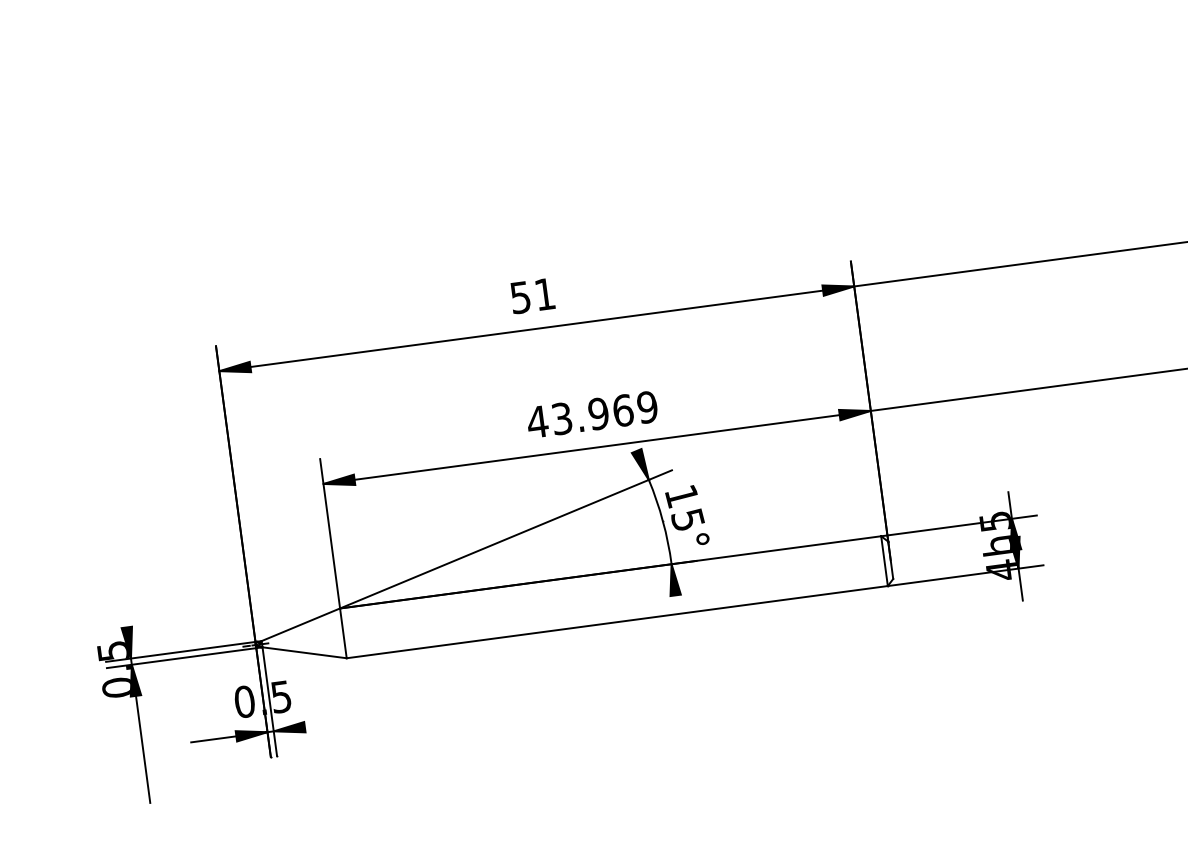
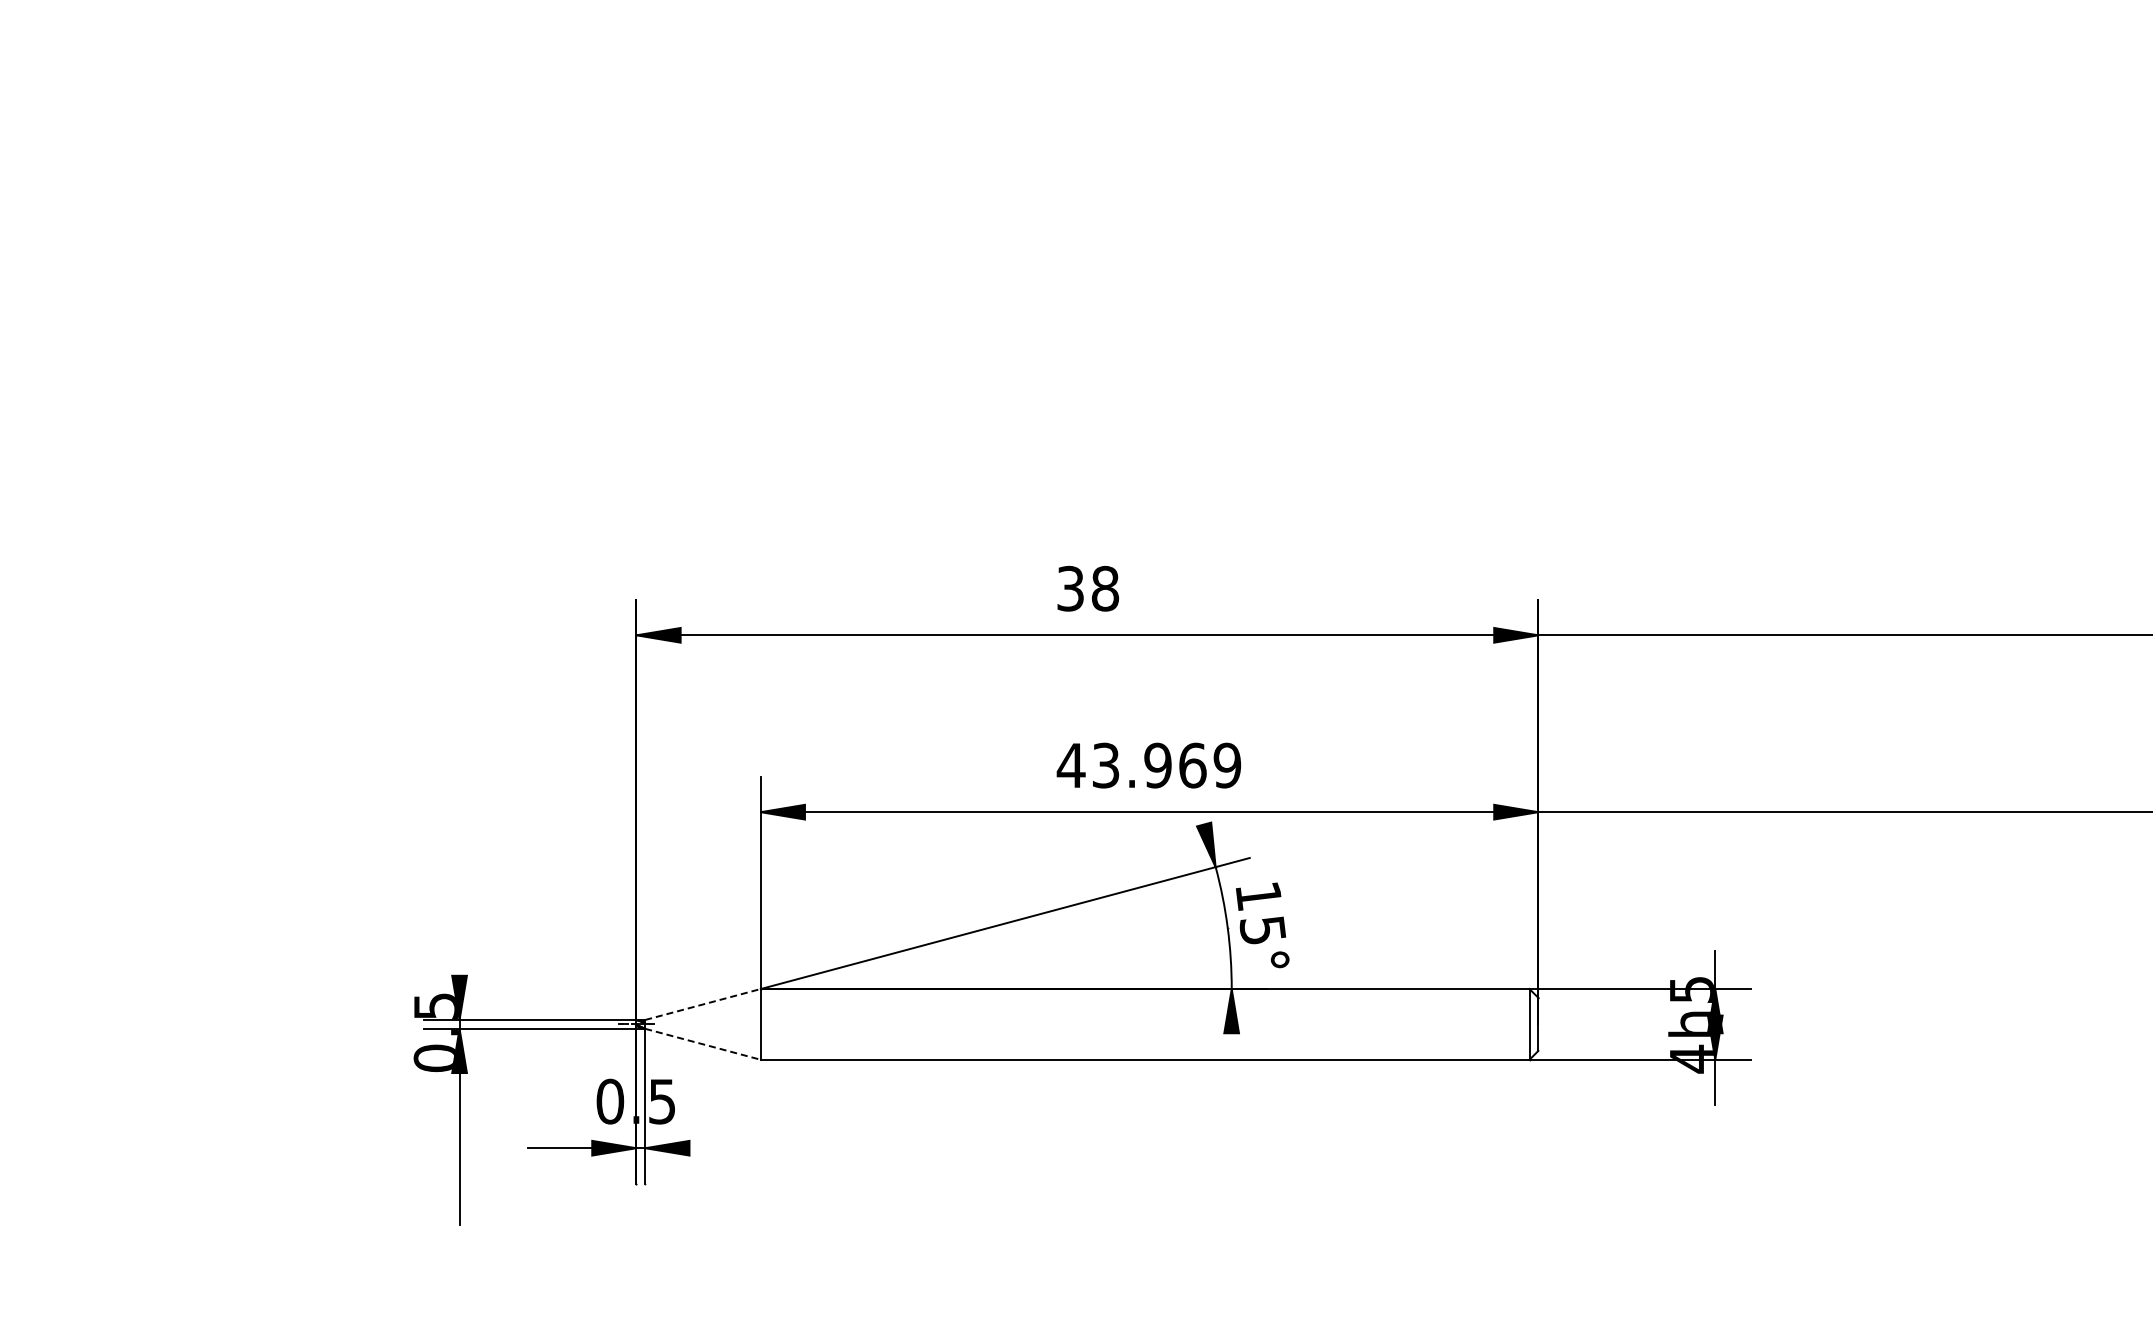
text: (533, 295) -> (1088, 588), 51 -> 38
line: (300, 624) -> (702, 1004), solid -> dashed
line: (304, 652) -> (702, 1044), solid -> dashed

